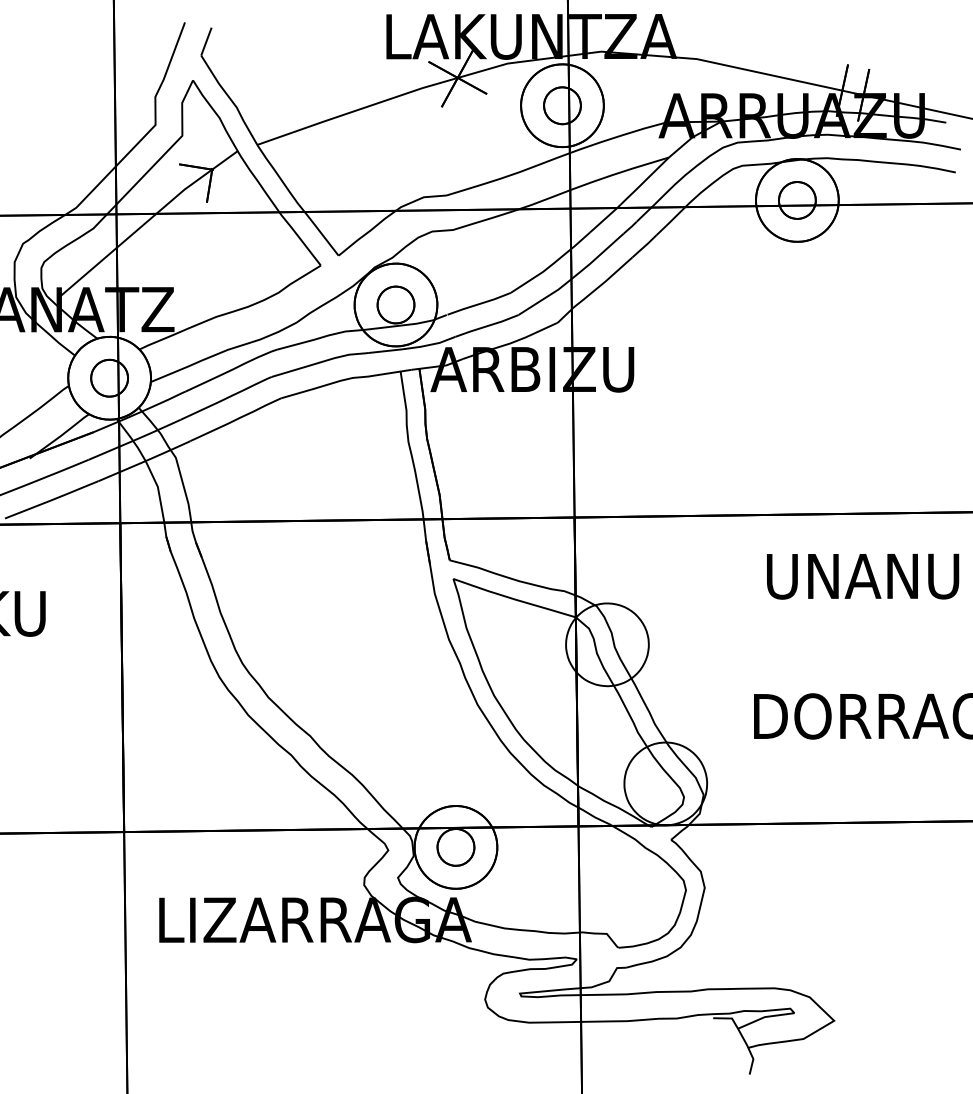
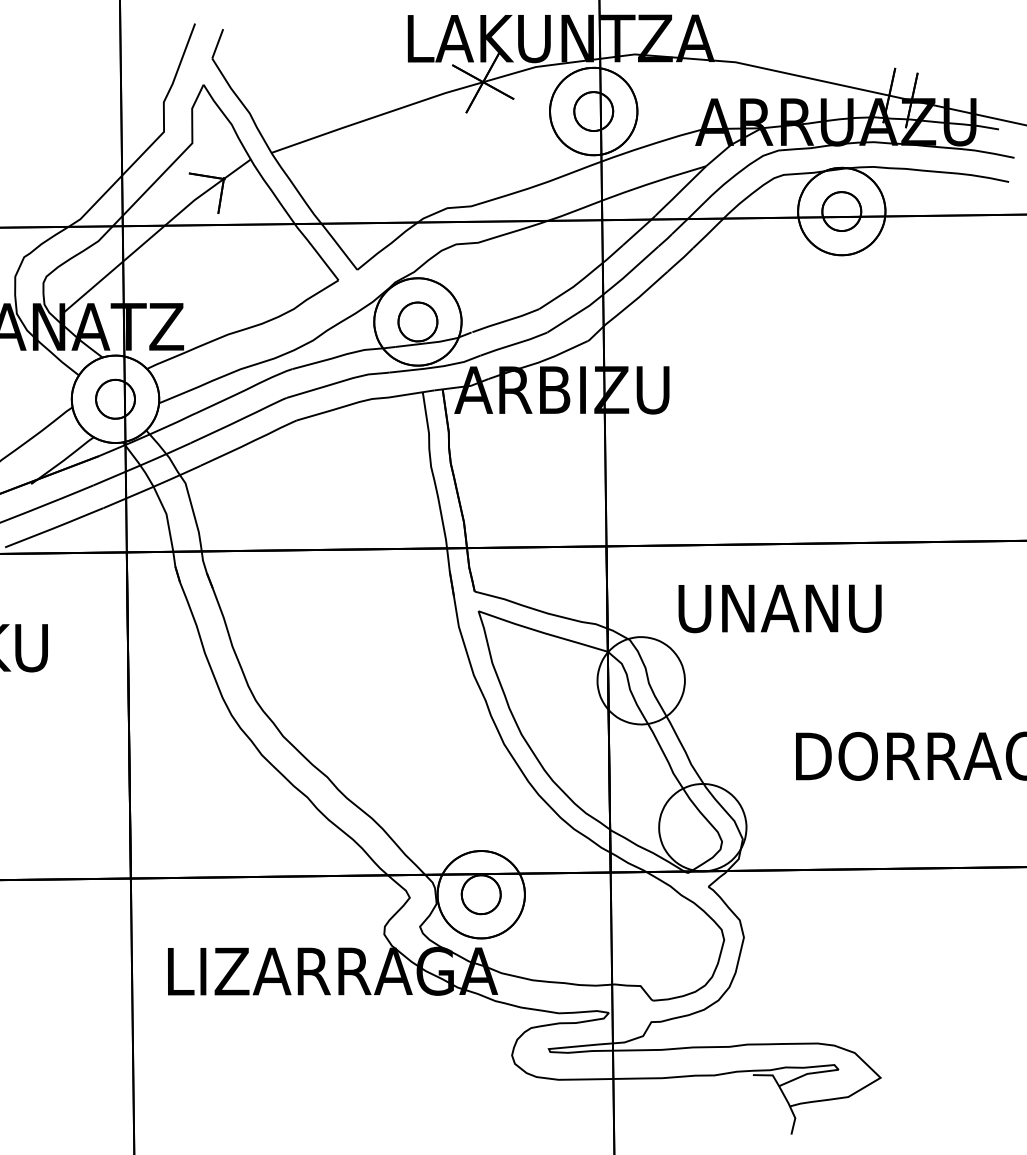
text: (862, 576) -> (779, 608), moved

